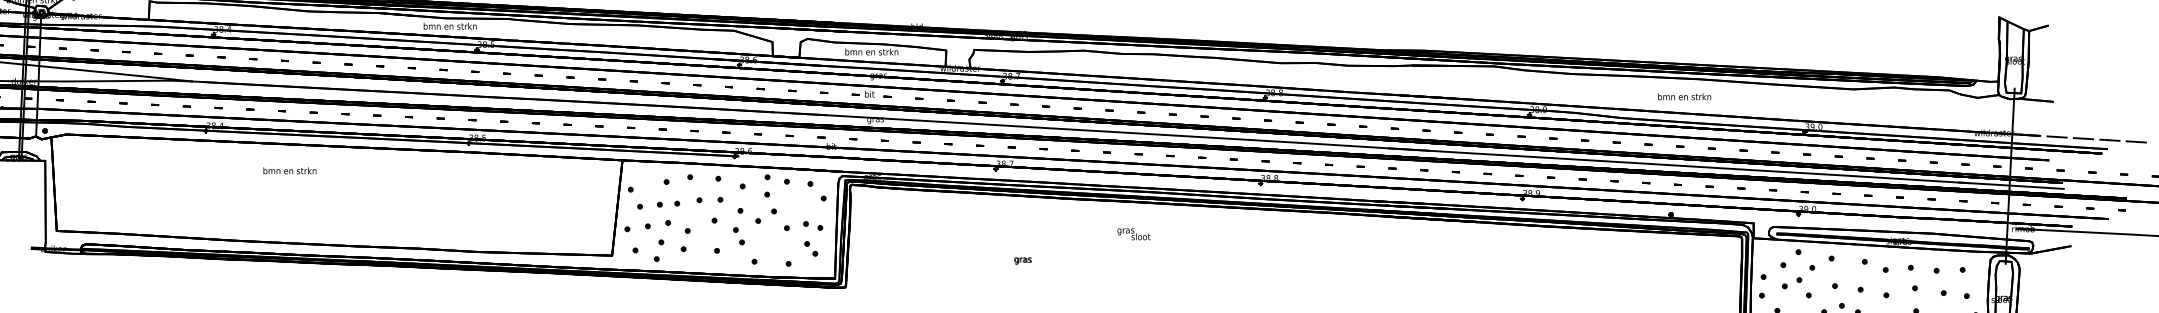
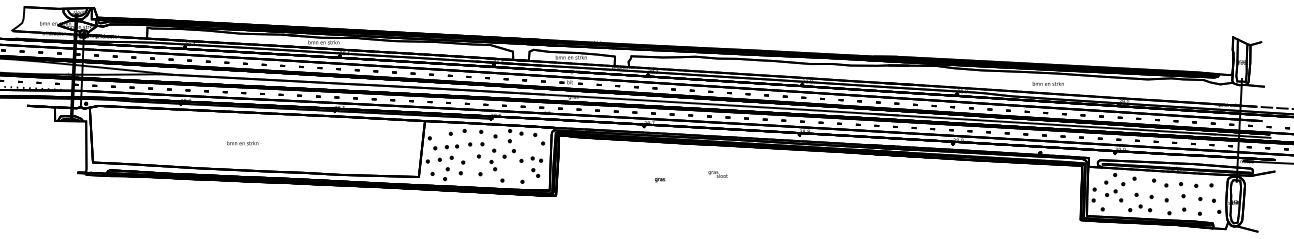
text: (289, 171) -> (242, 143), moved
text: (1132, 234) -> (717, 174), moved

